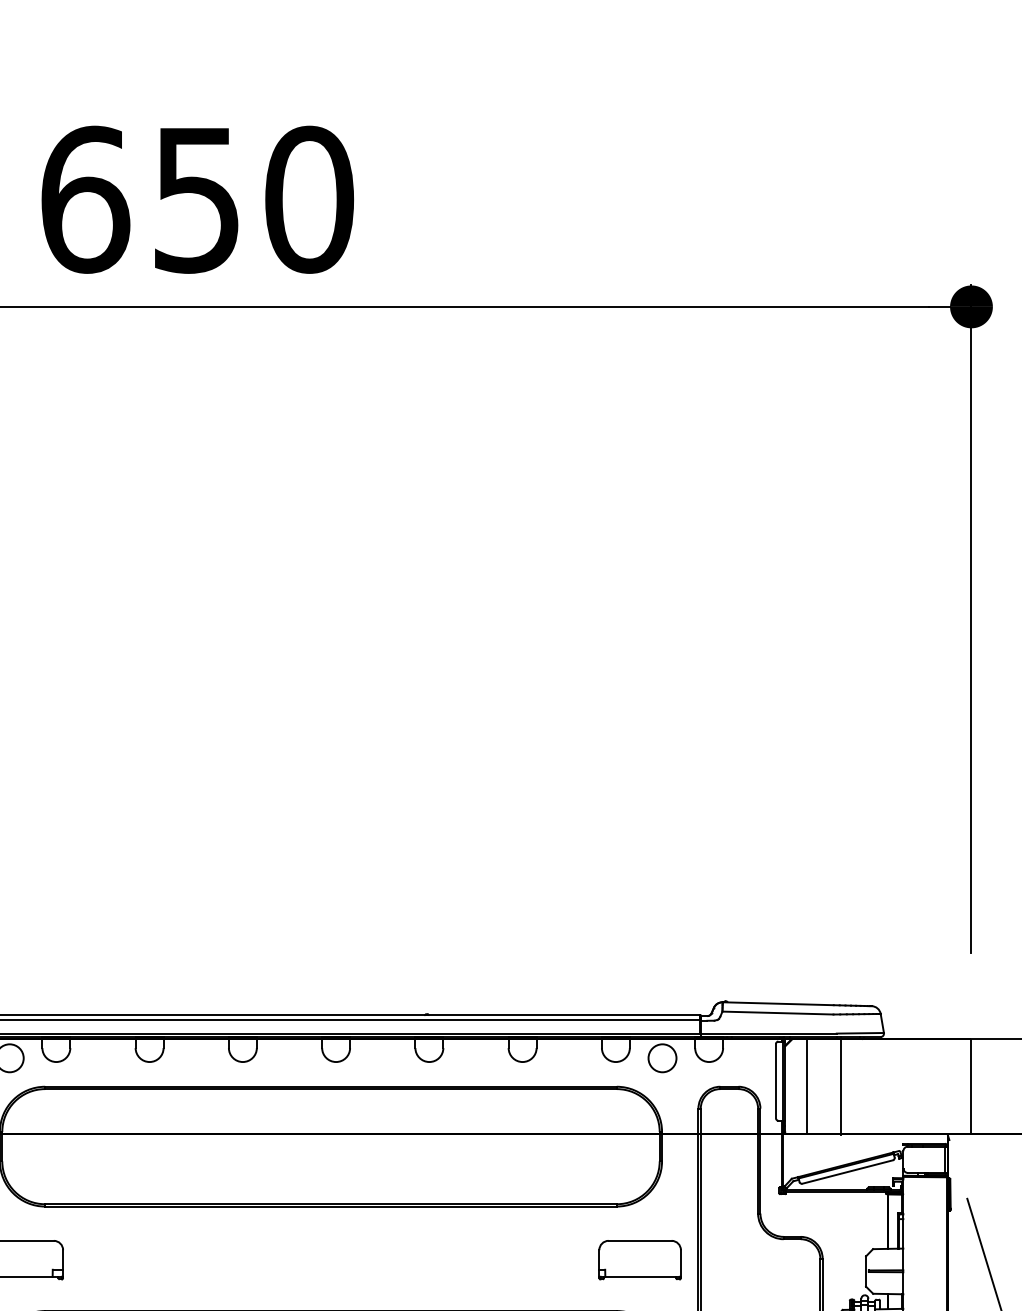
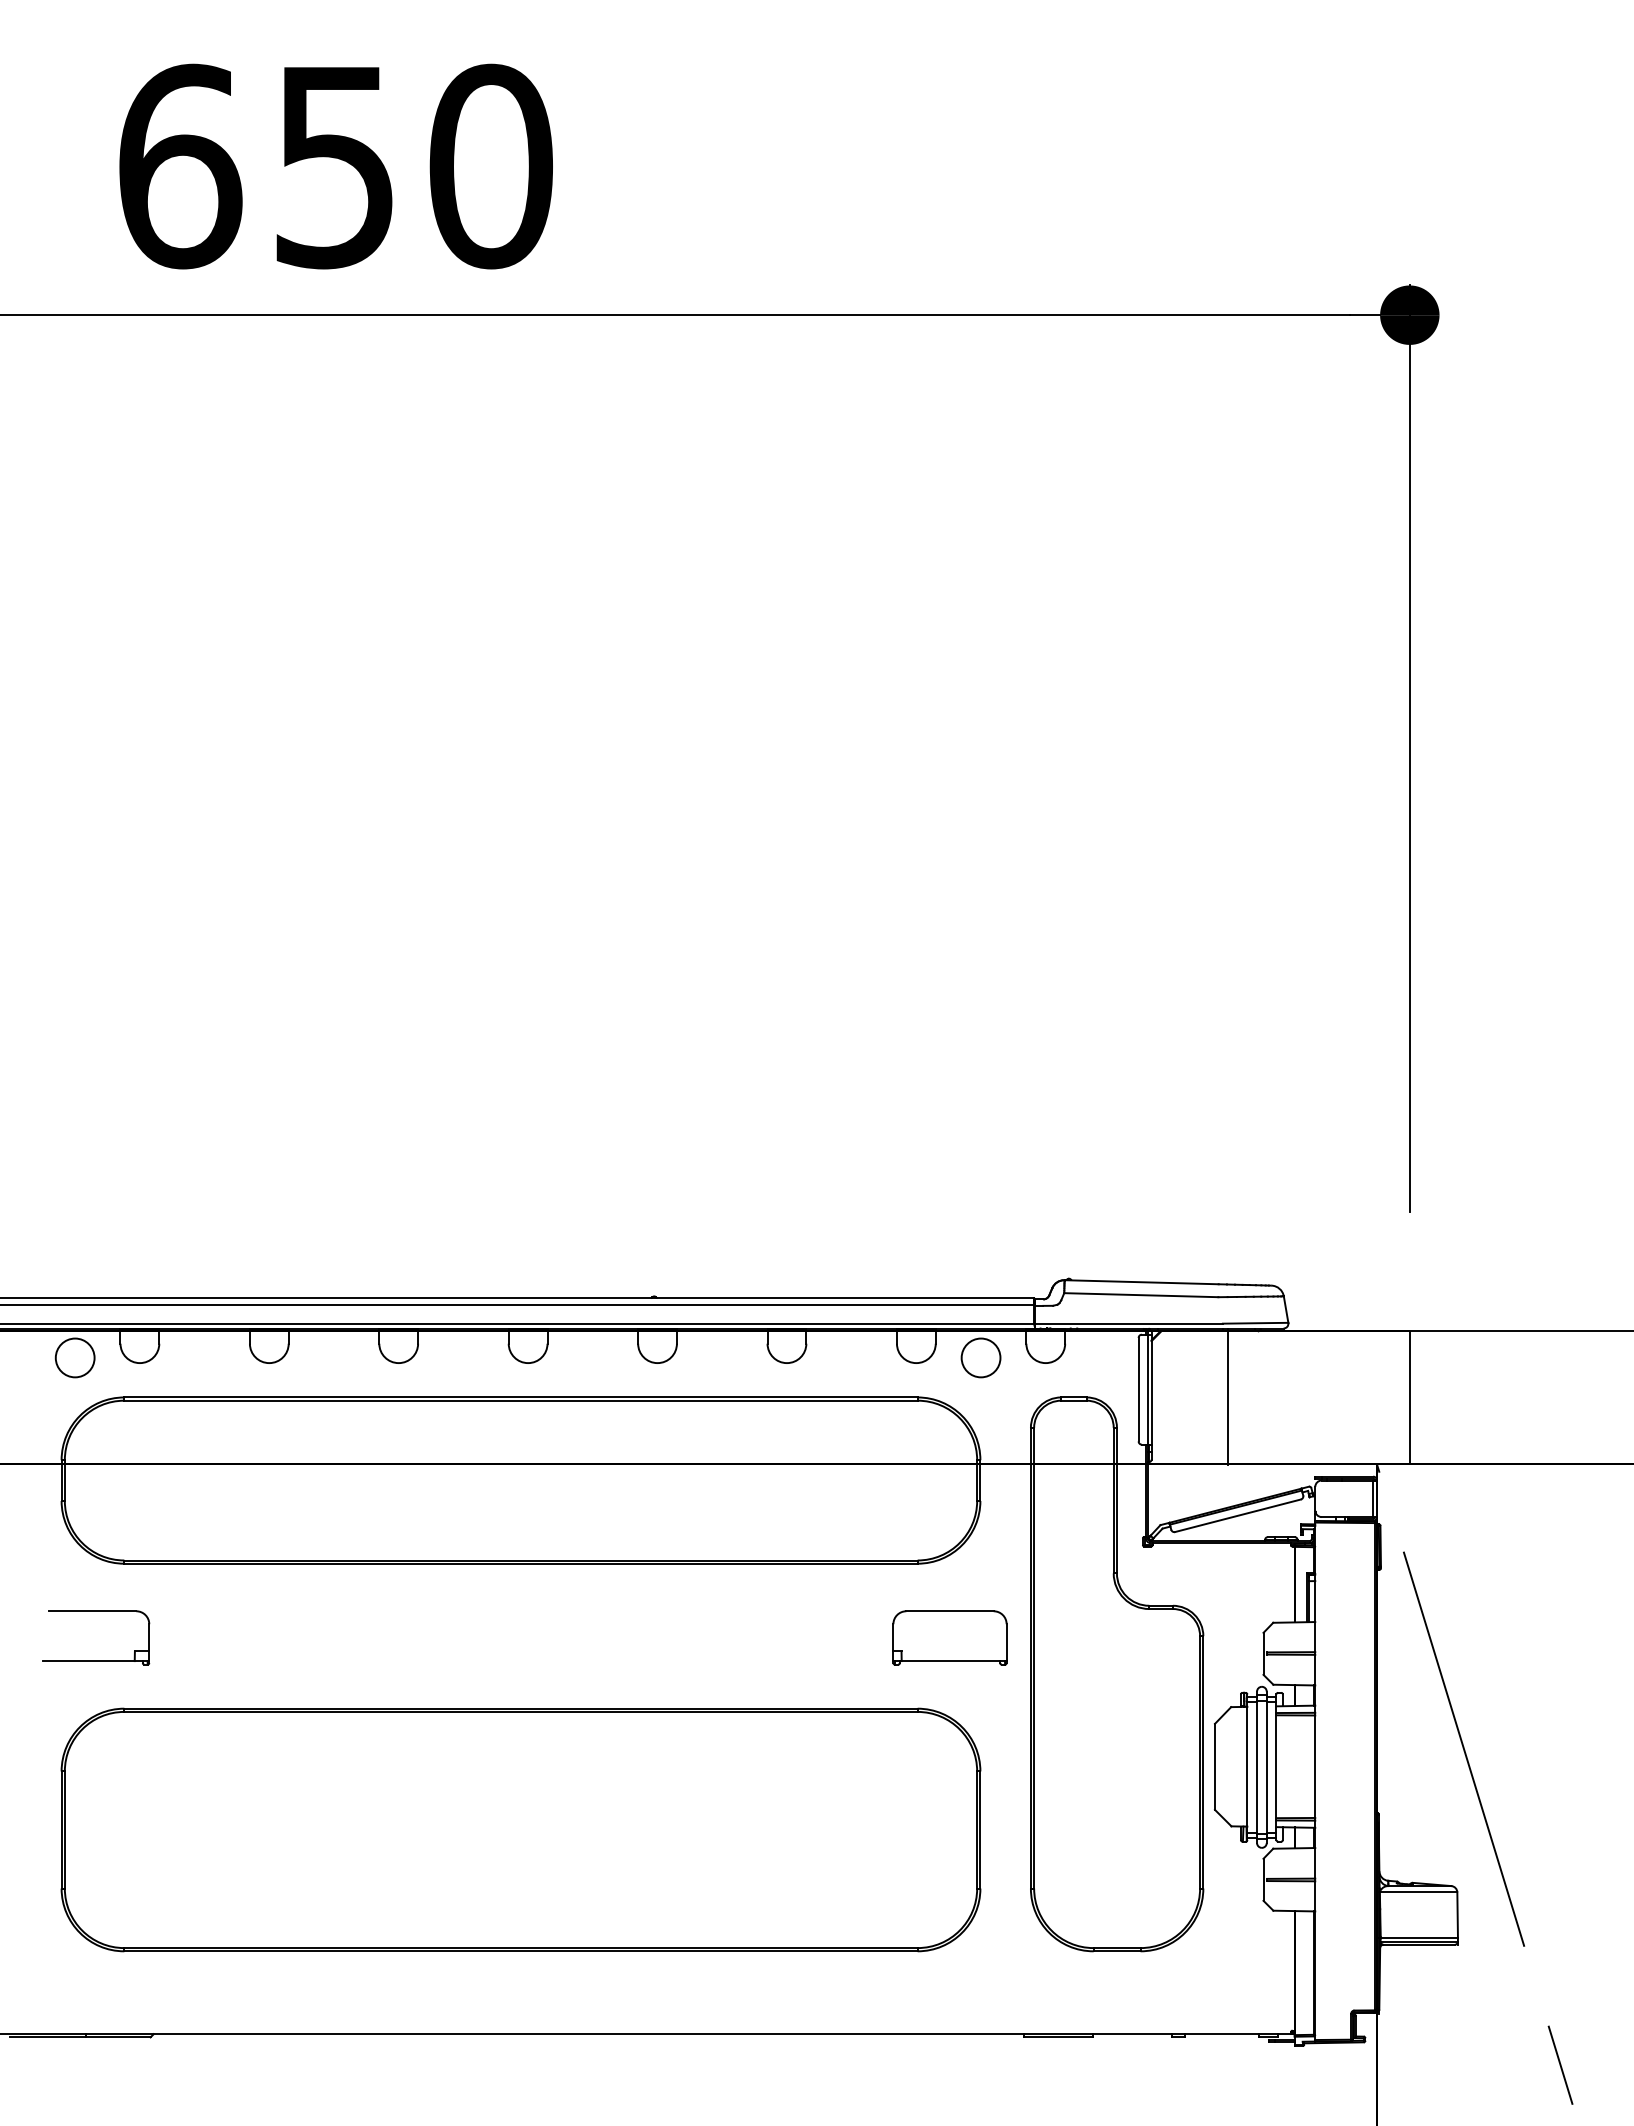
line: (806, 1086) -> (1181, 1397), removed

